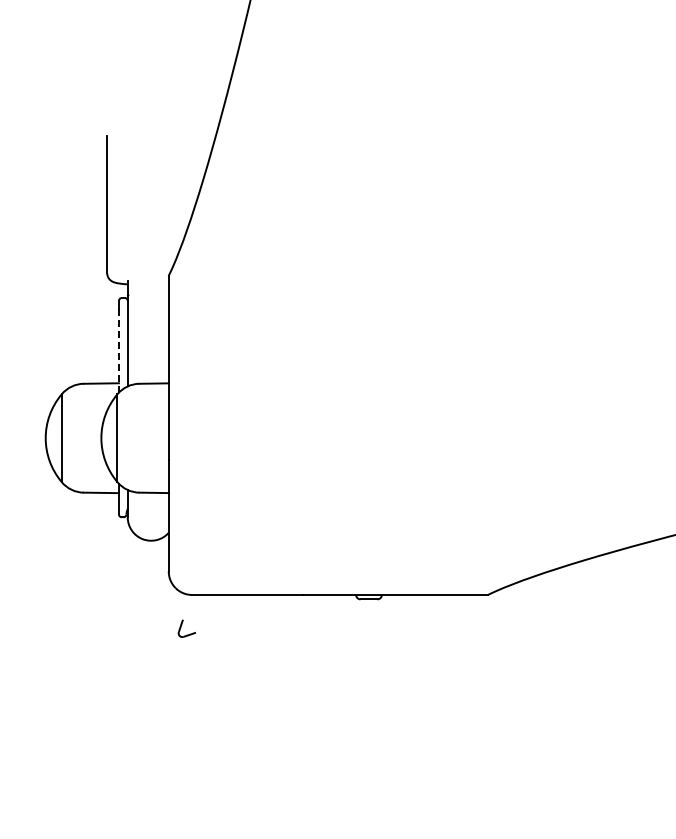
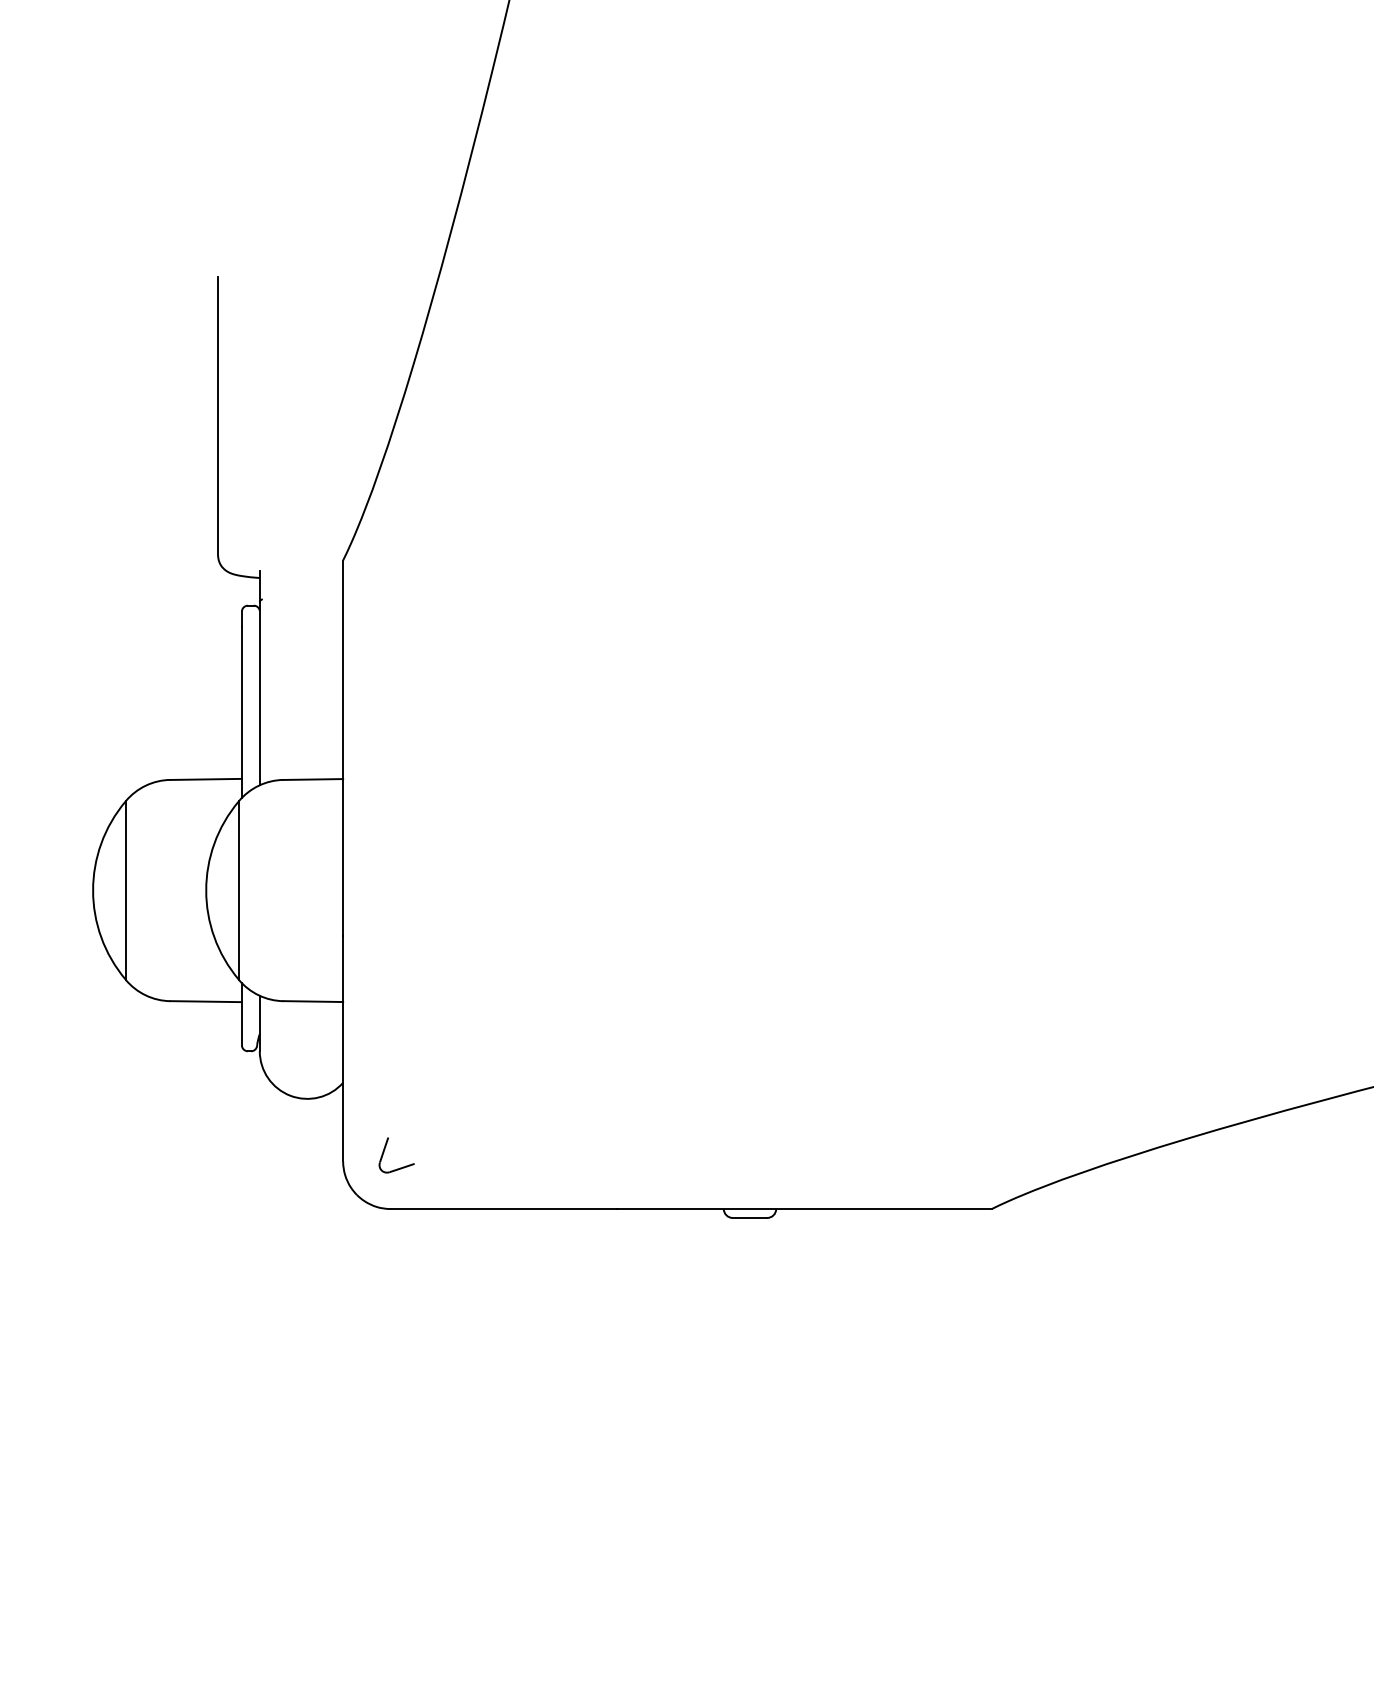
line: (118, 350) -> (240, 712), dashed -> solid
part: (186, 628) -> (395, 1155), moved

